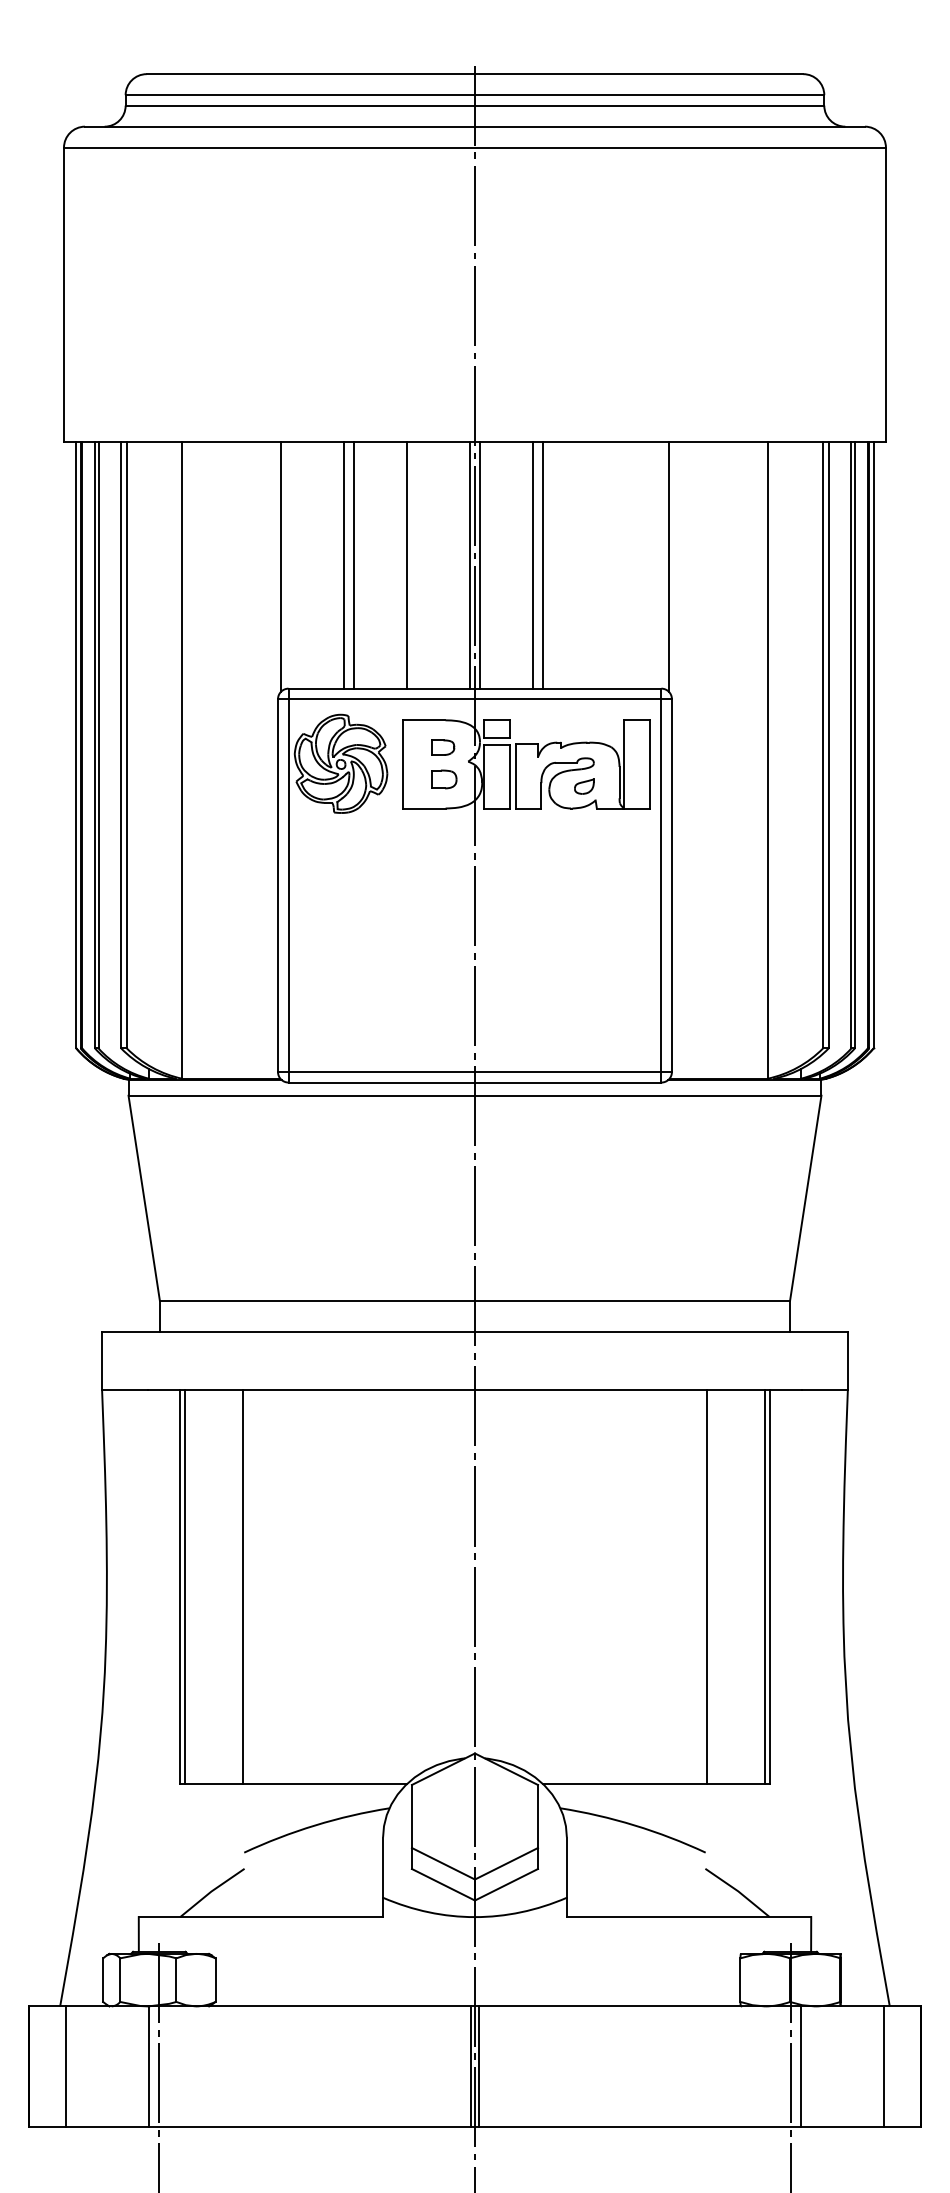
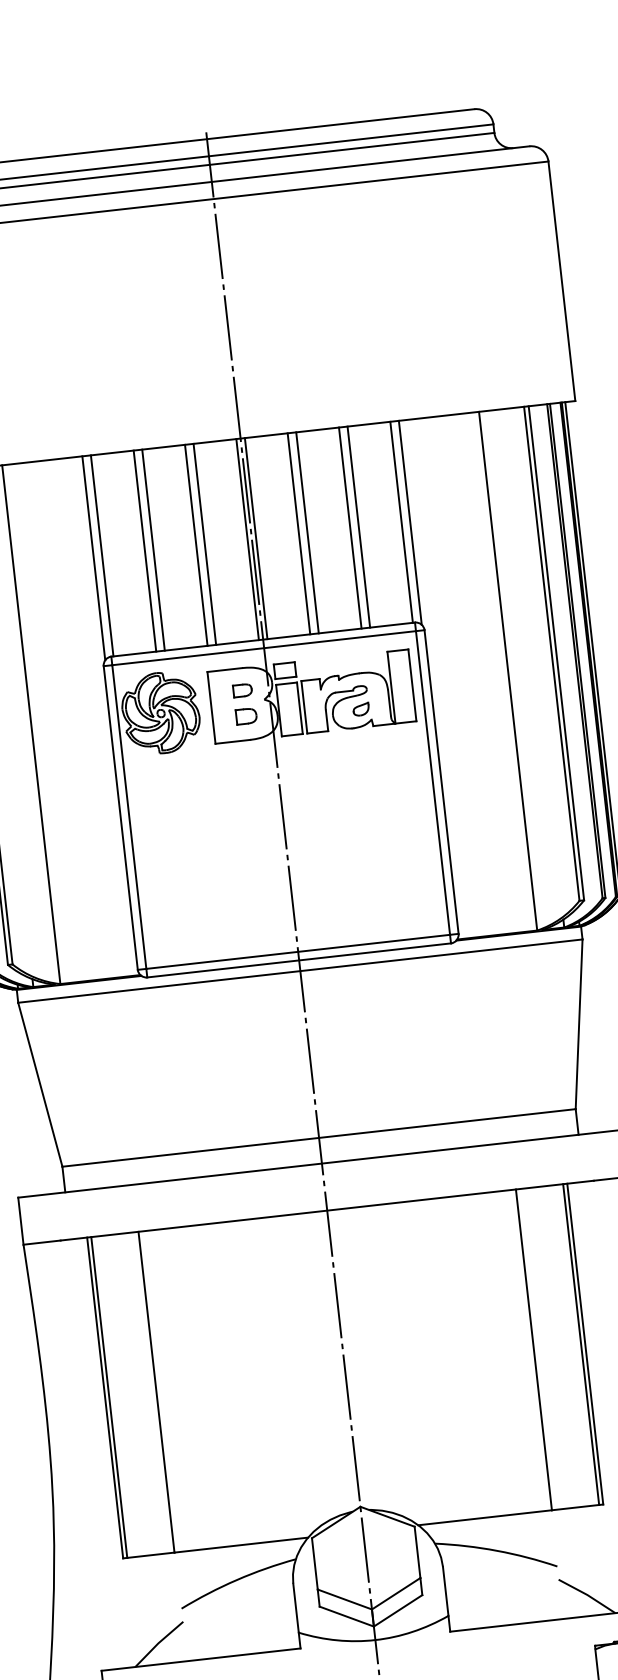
line: (291, 564) -> (102, 555), added
line: (417, 564) -> (205, 543), added
line: (595, 564) -> (349, 527), added
line: (606, 564) -> (358, 526), added
line: (658, 564) -> (401, 521), added

